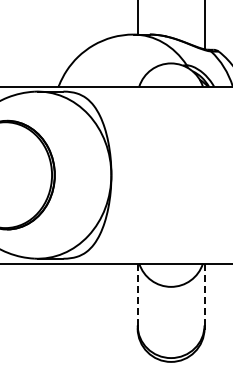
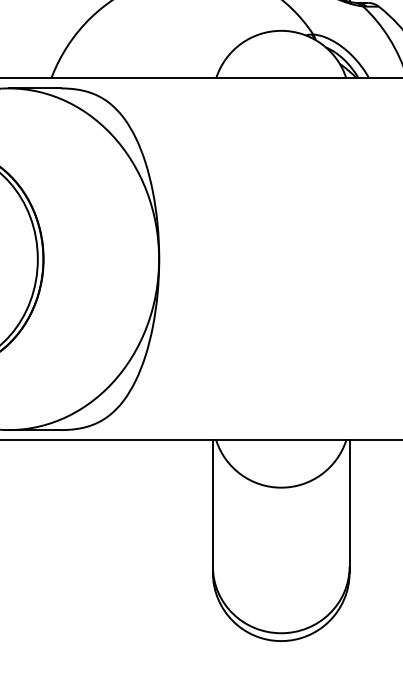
line: (137, 294) -> (212, 503), dashed -> solid
line: (204, 294) -> (349, 503), dashed -> solid

